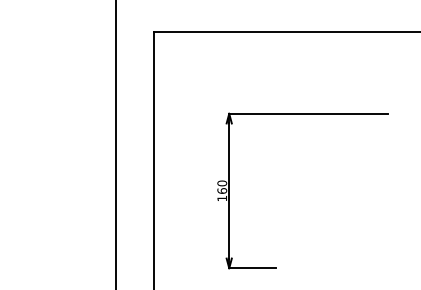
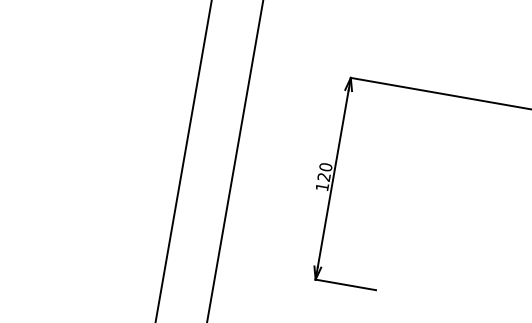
text: (222, 190) -> (324, 176), 160 -> 120

